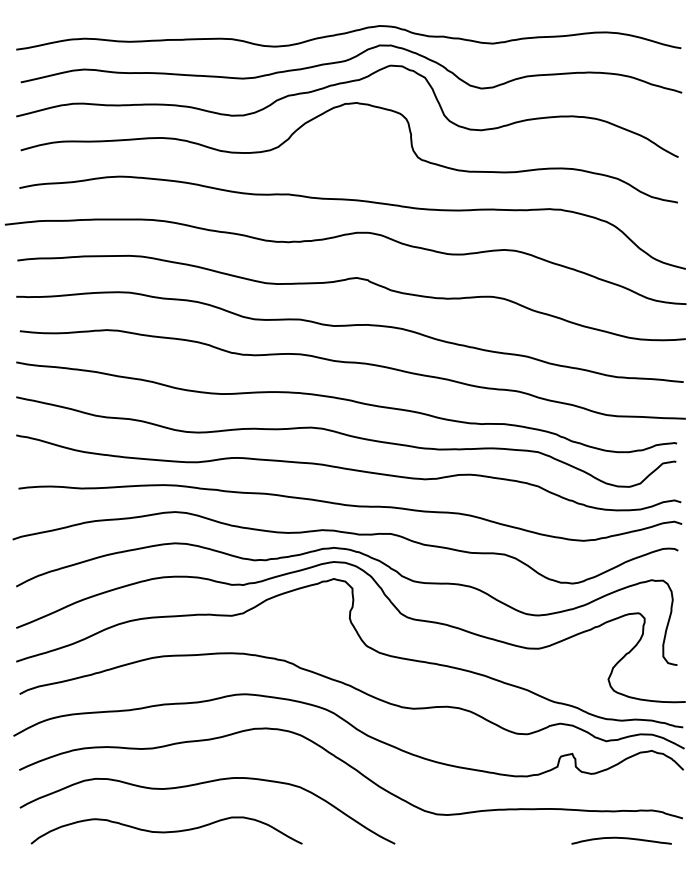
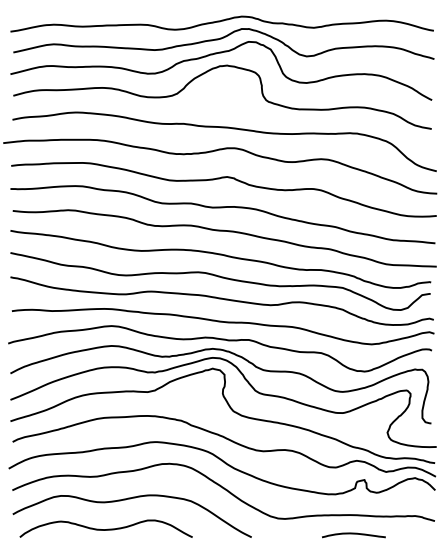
curve: (621, 839) -> (353, 534), moved

